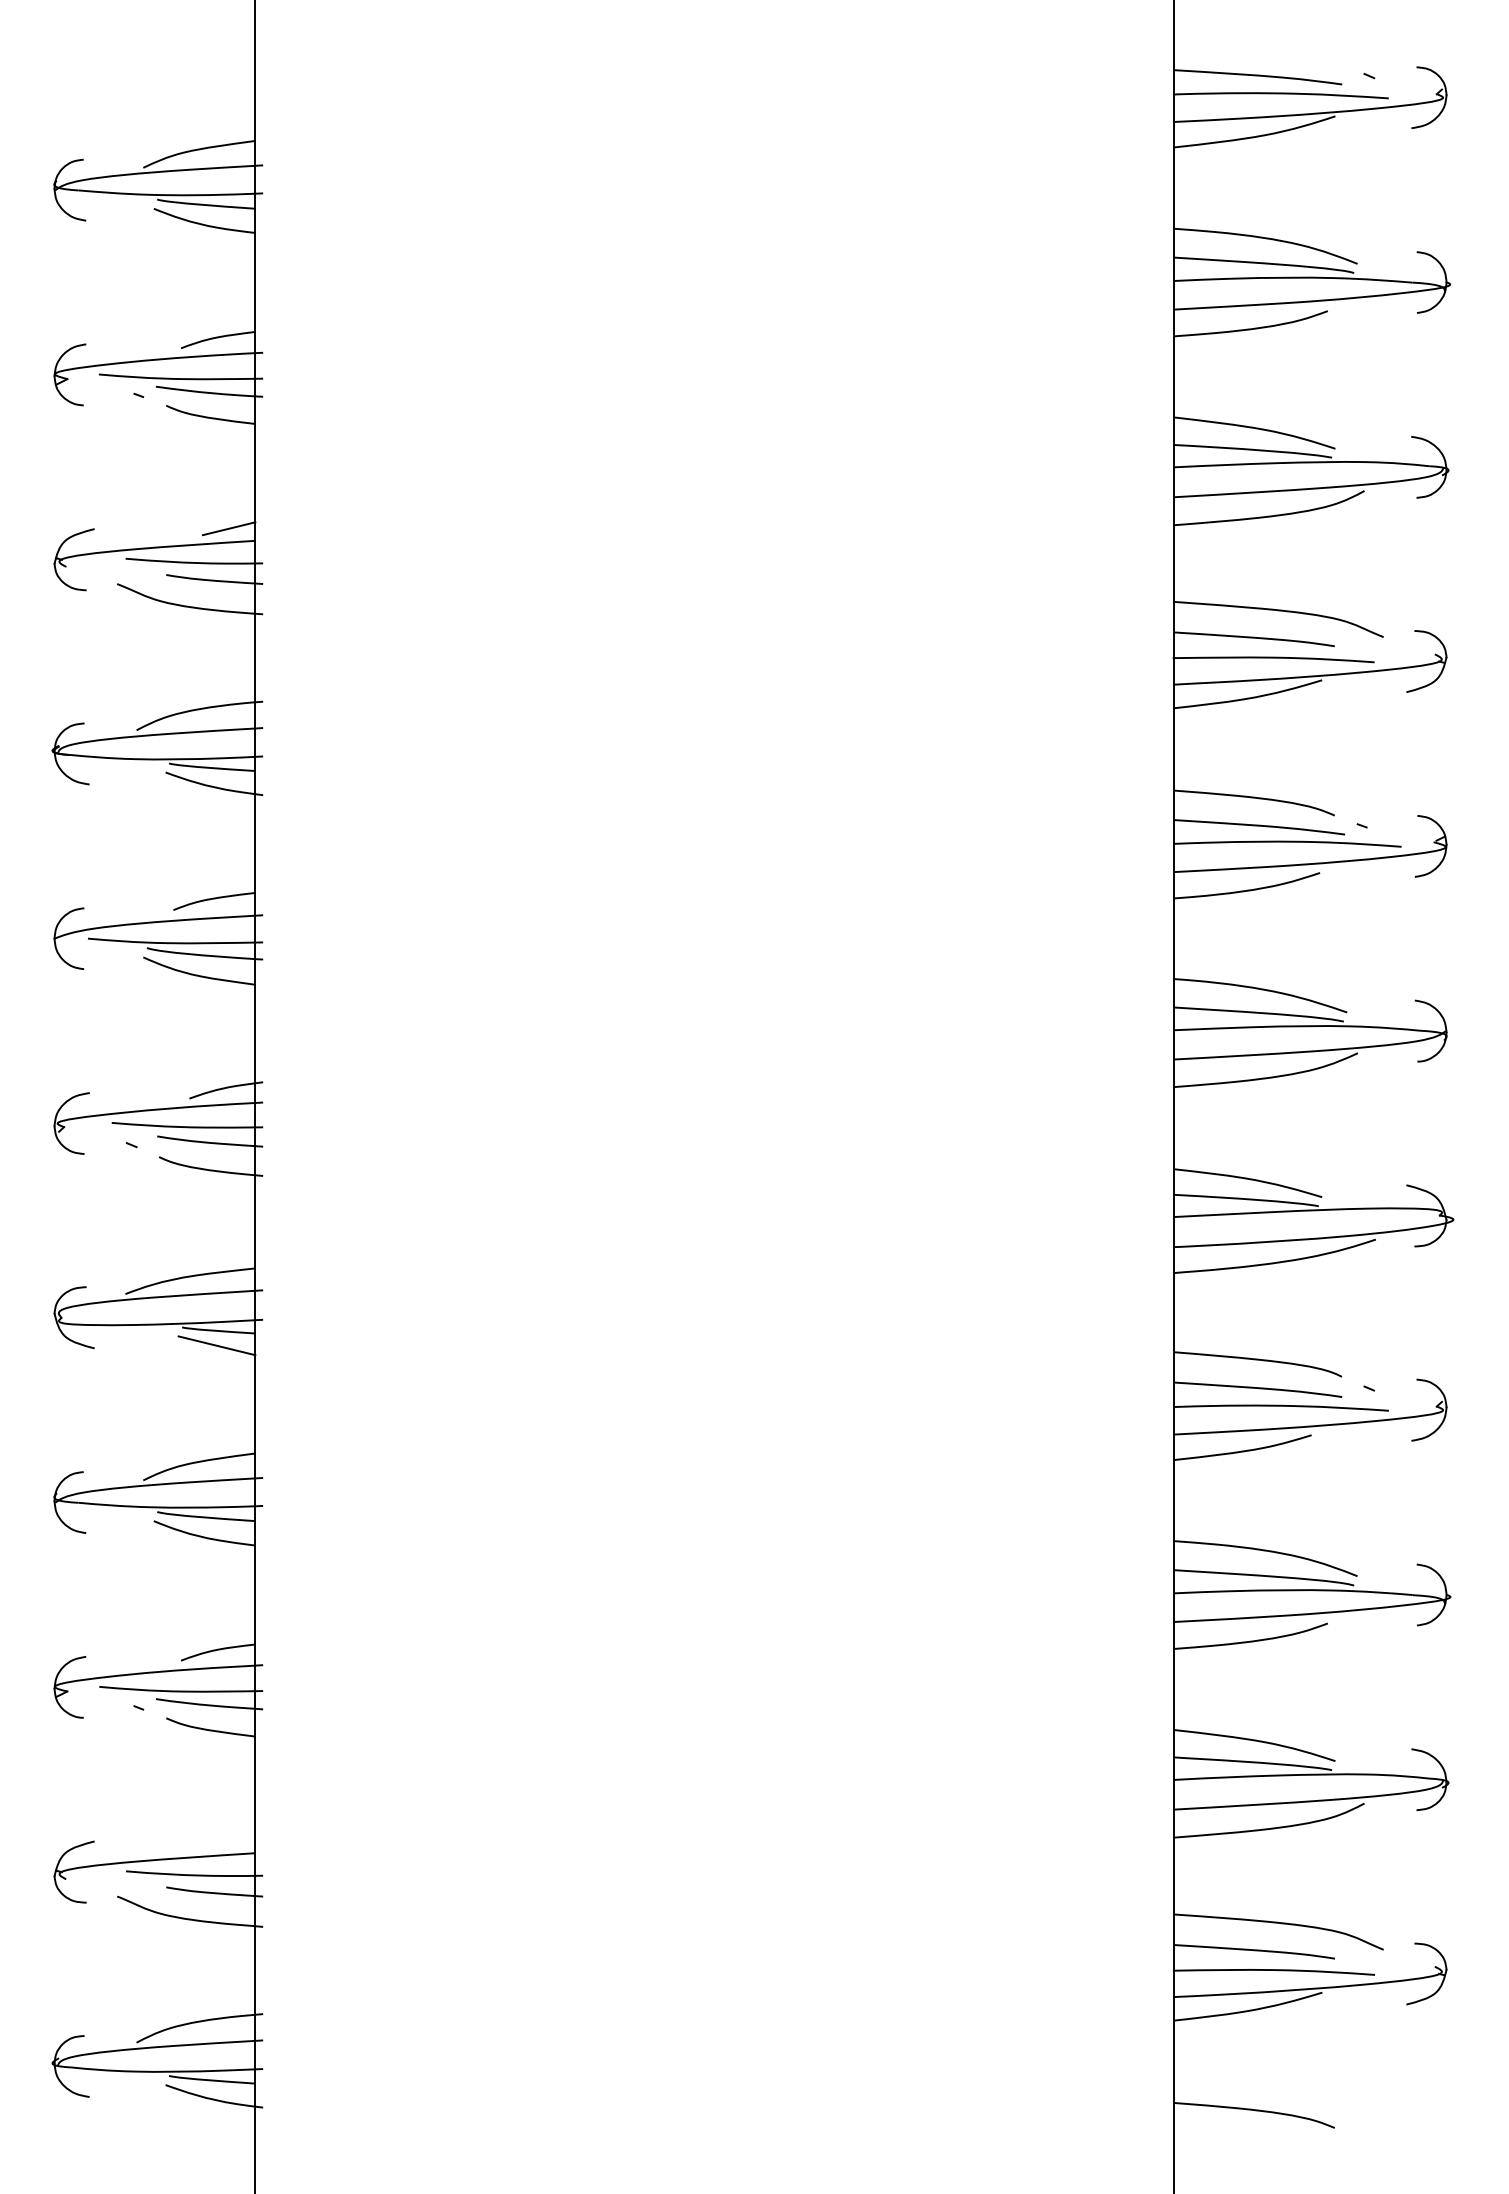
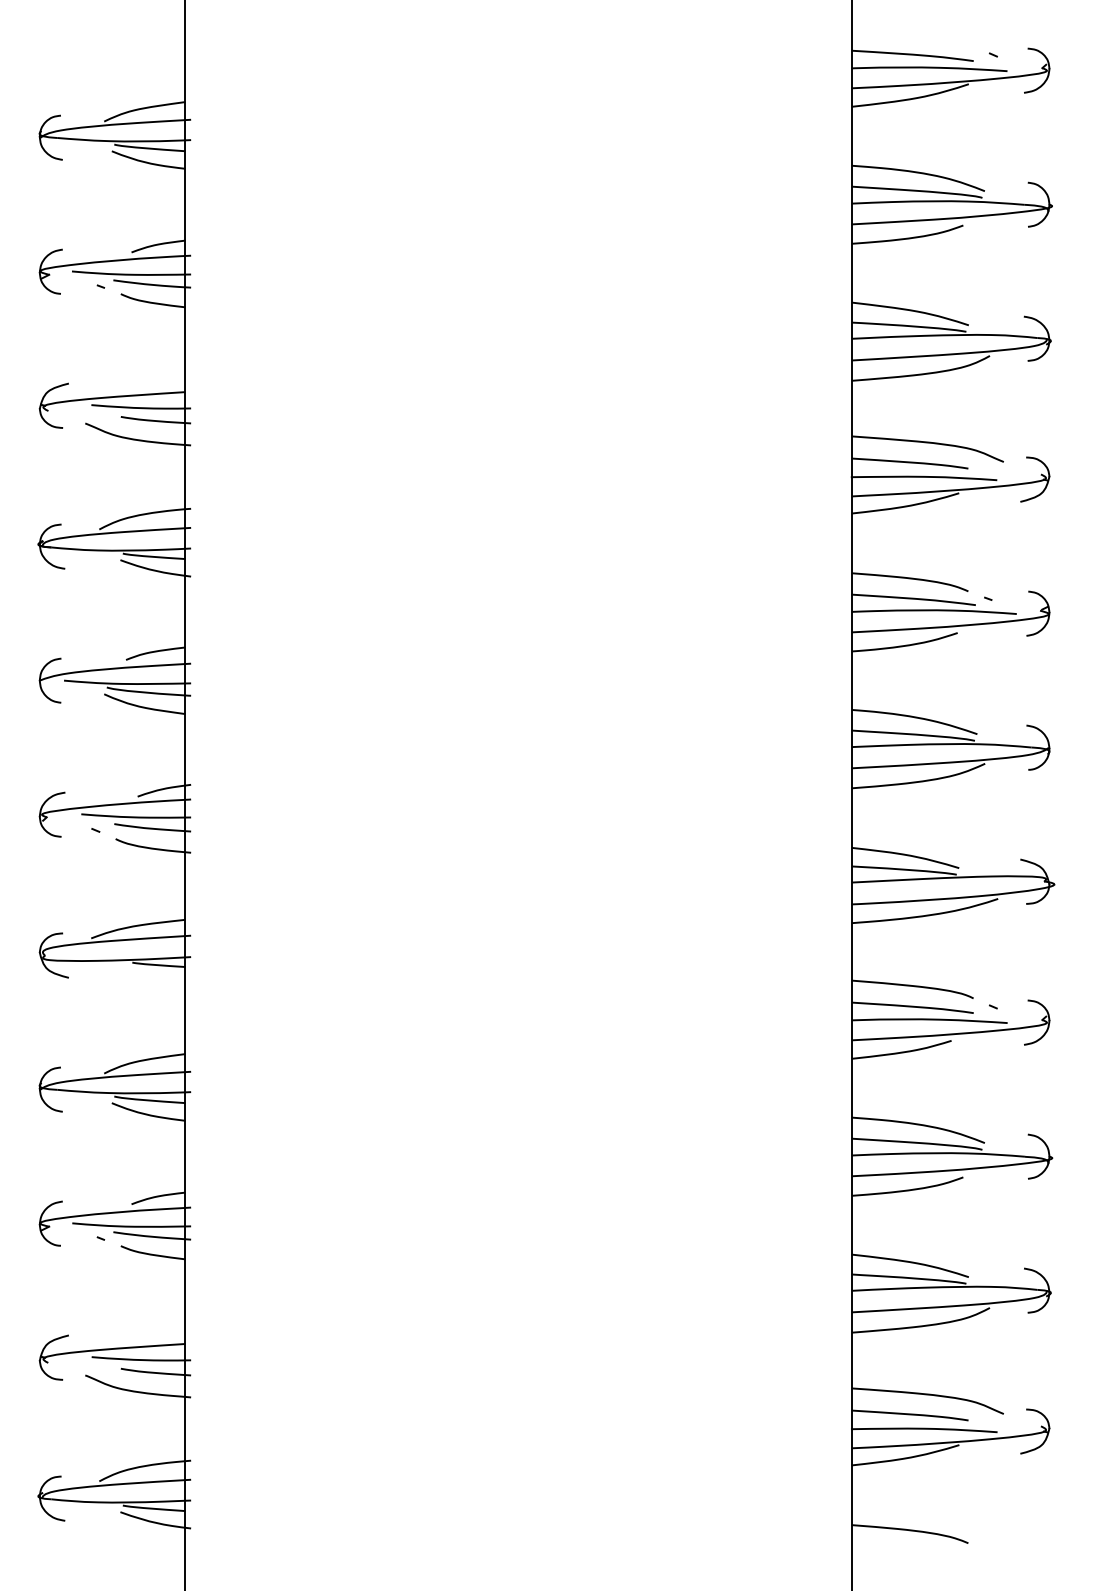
line: (228, 528) -> (165, 383), removed
line: (216, 1345) -> (157, 975), removed

